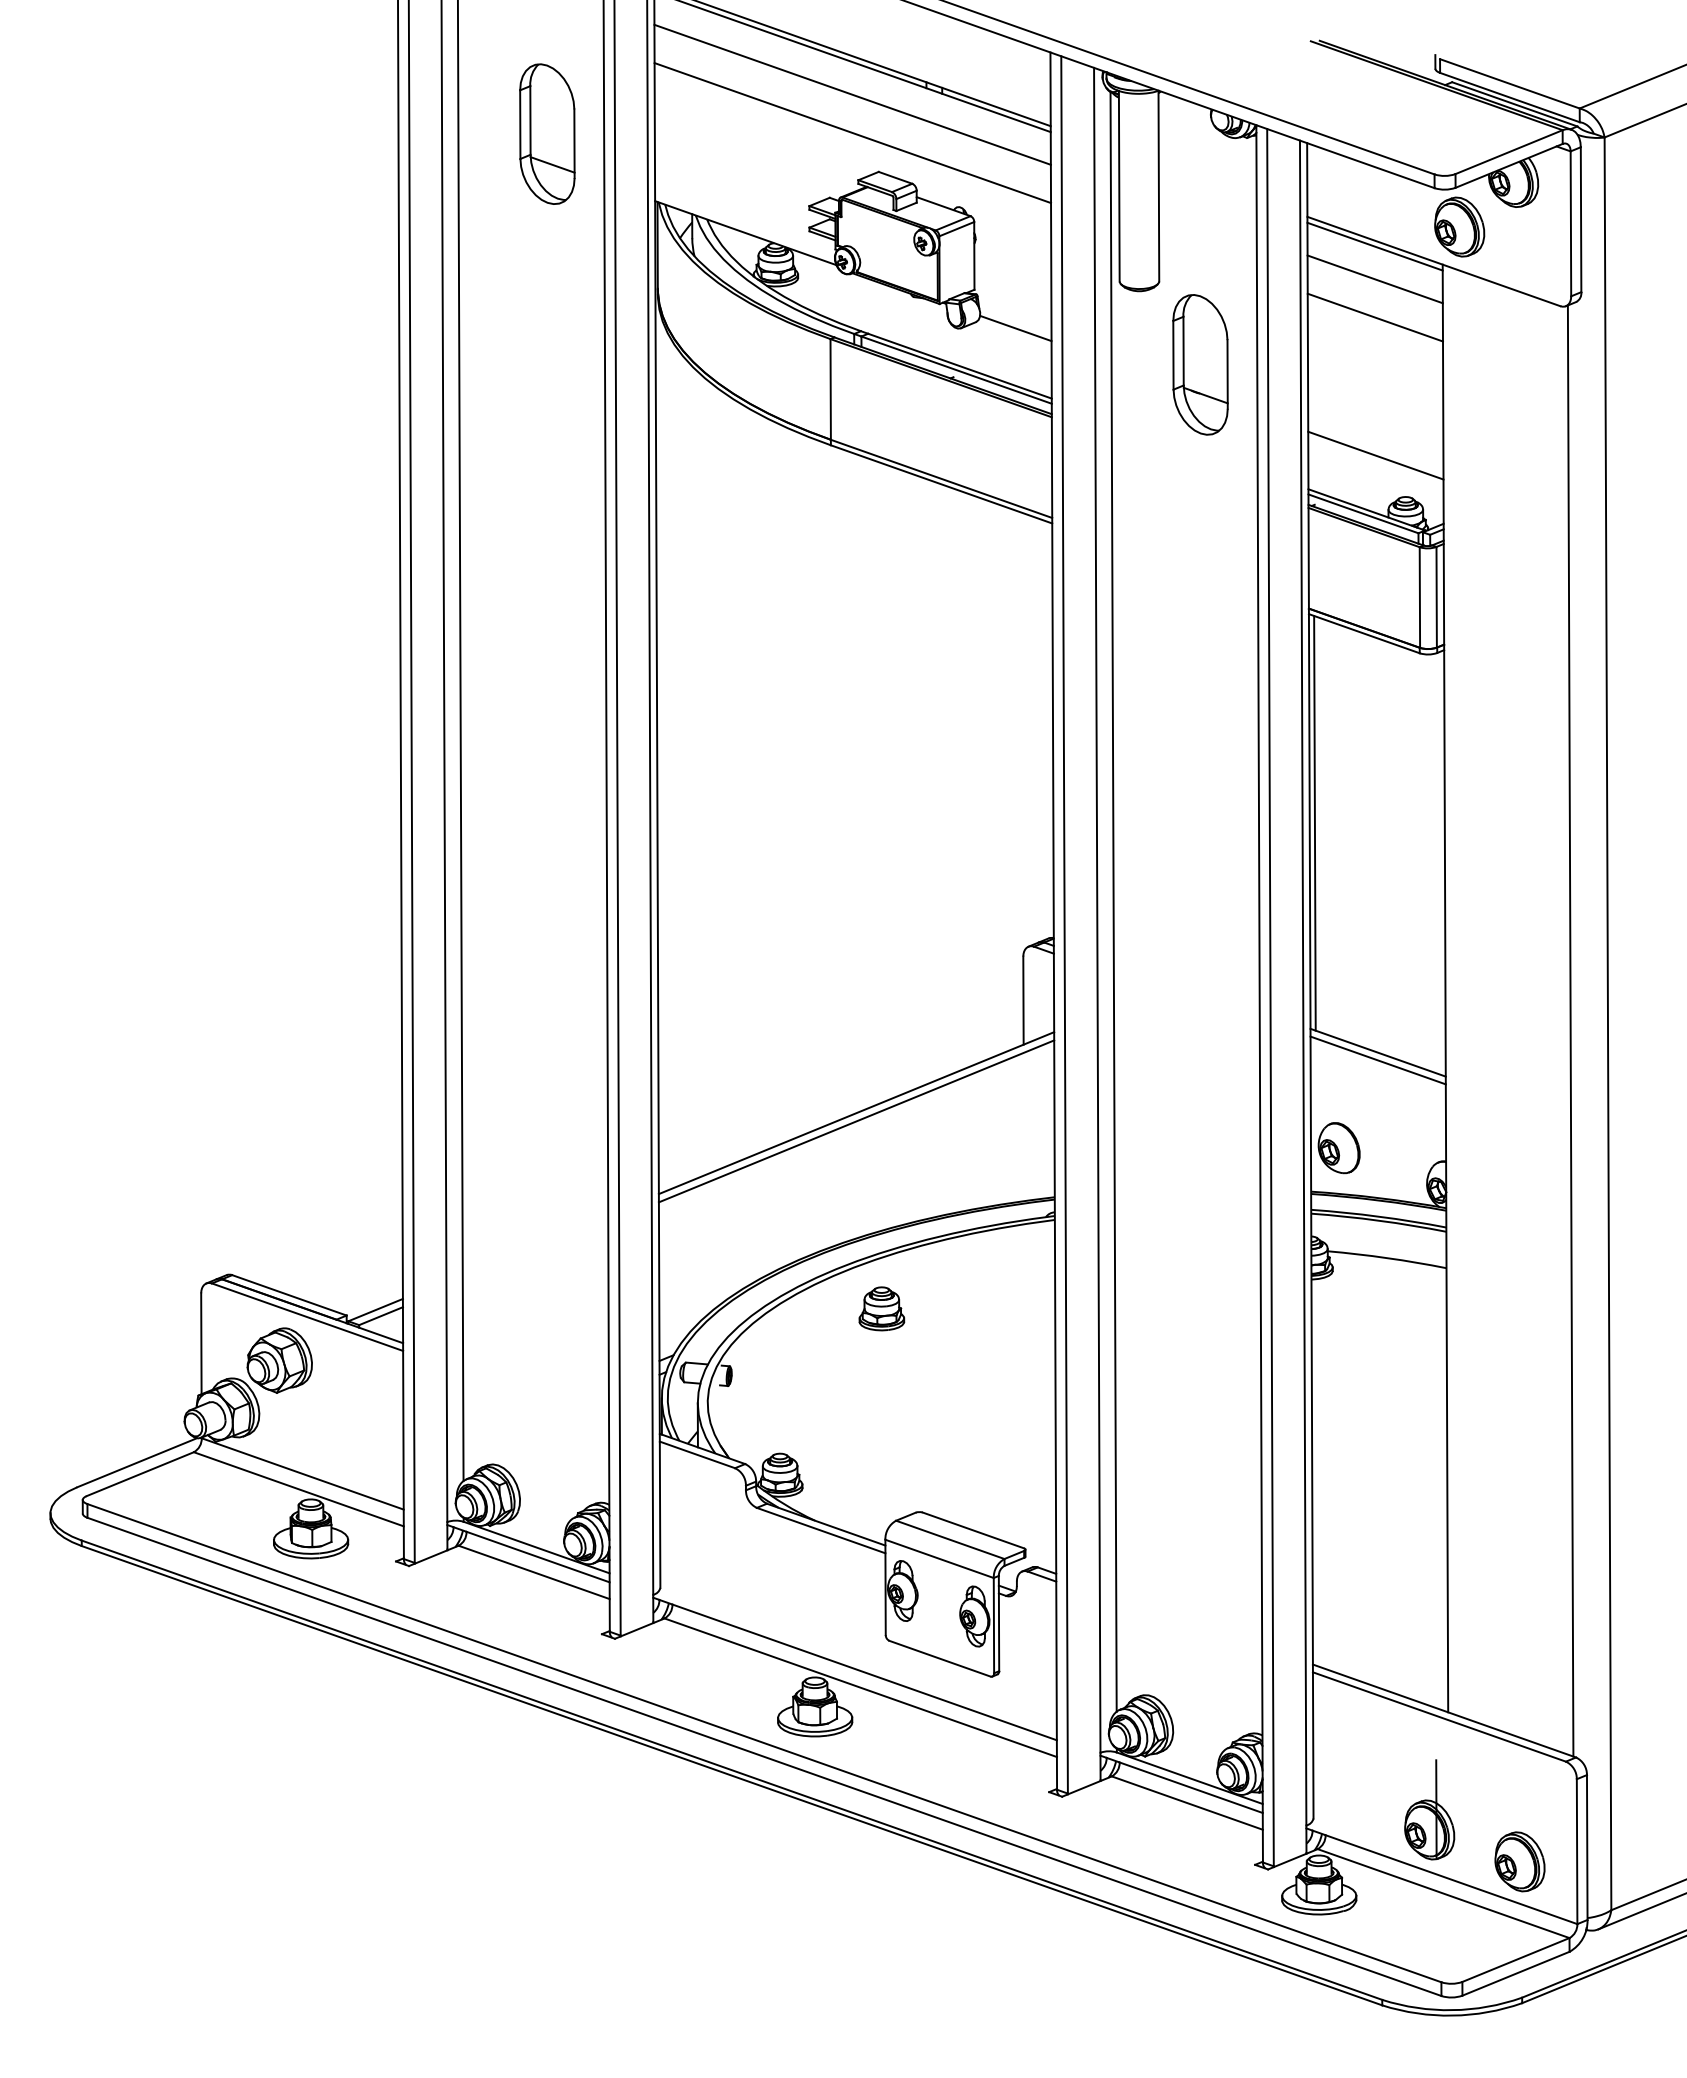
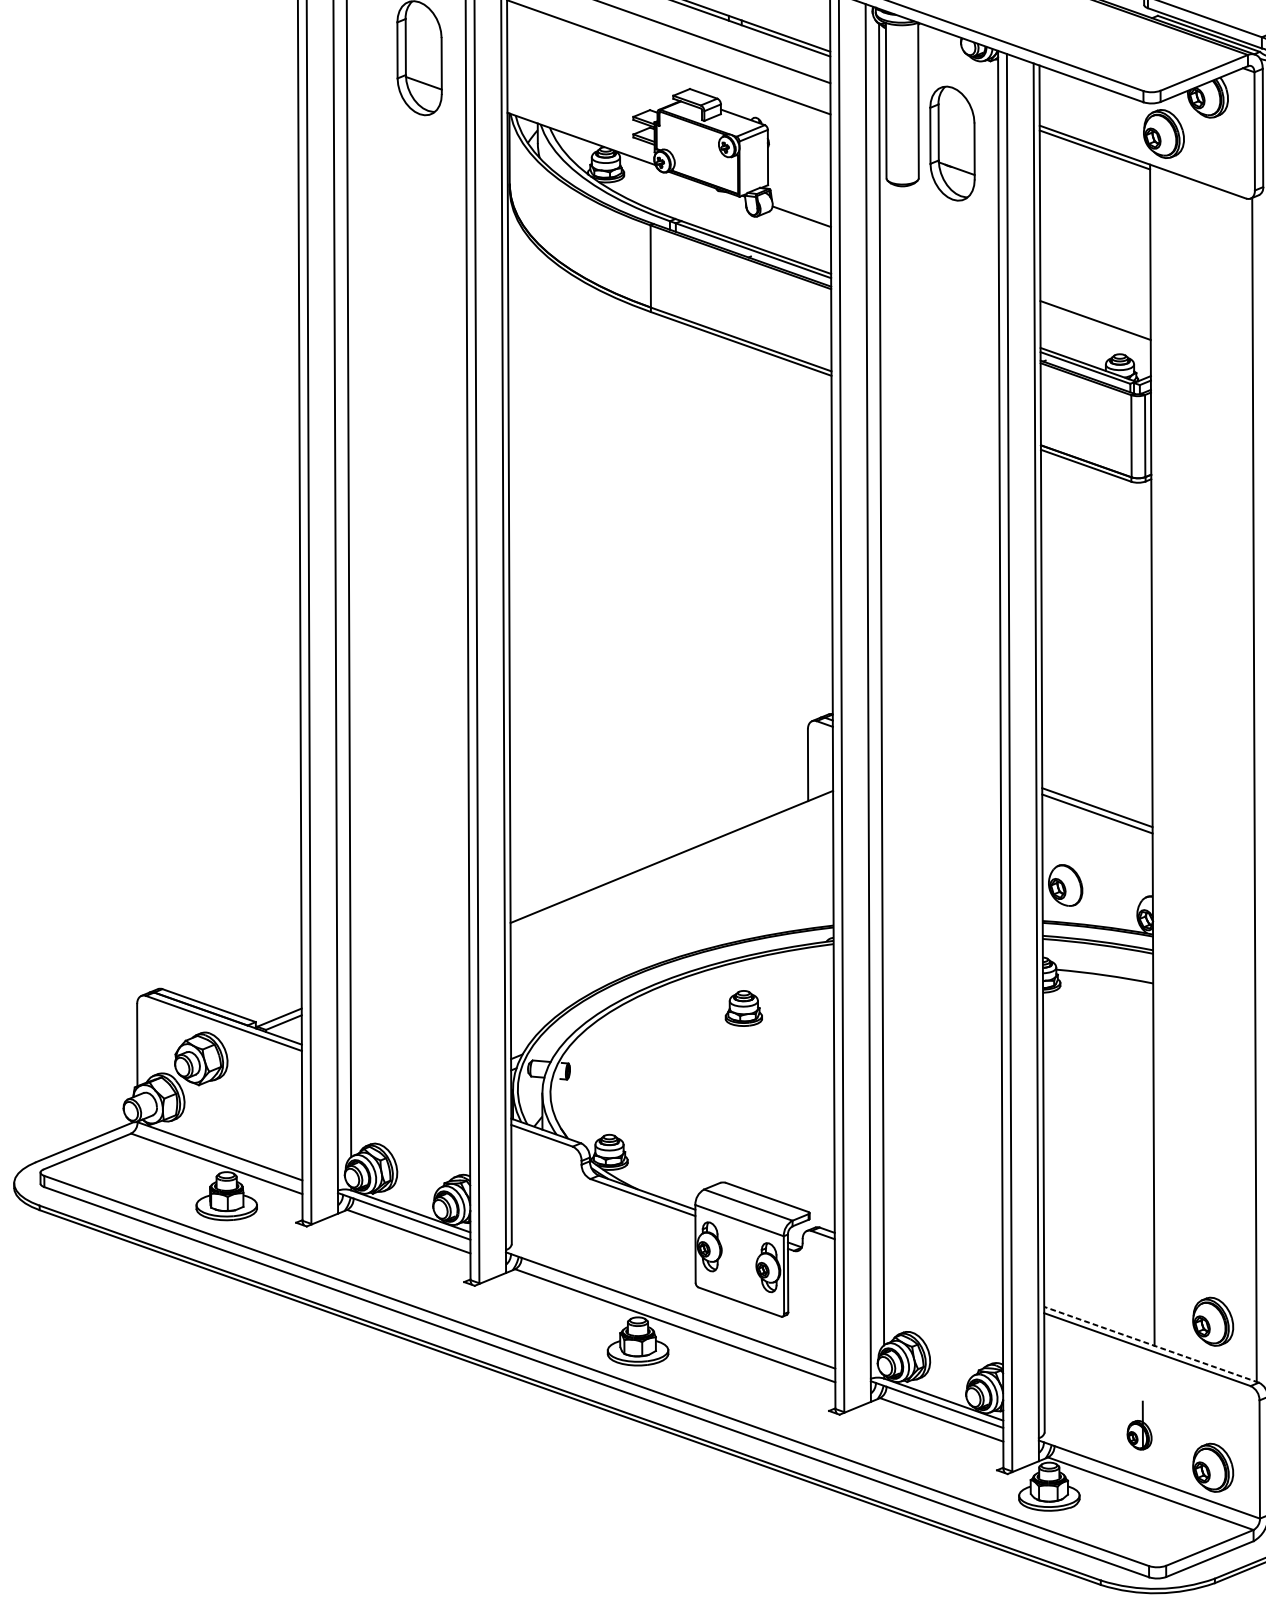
line: (1374, 279) -> (1094, 176), removed
line: (1374, 317) -> (1094, 207), removed
part: (1200, 364) -> (952, 143), moved
line: (1314, 822) -> (1045, 619), removed
line: (856, 1121) -> (671, 863), removed
part: (881, 1308) -> (743, 1008), moved
part: (1519, 1682) -> (1212, 1321), added
line: (1444, 1711) -> (1151, 1345), solid -> dashed
part: (1429, 1809) -> (1139, 1425), size x0.6

